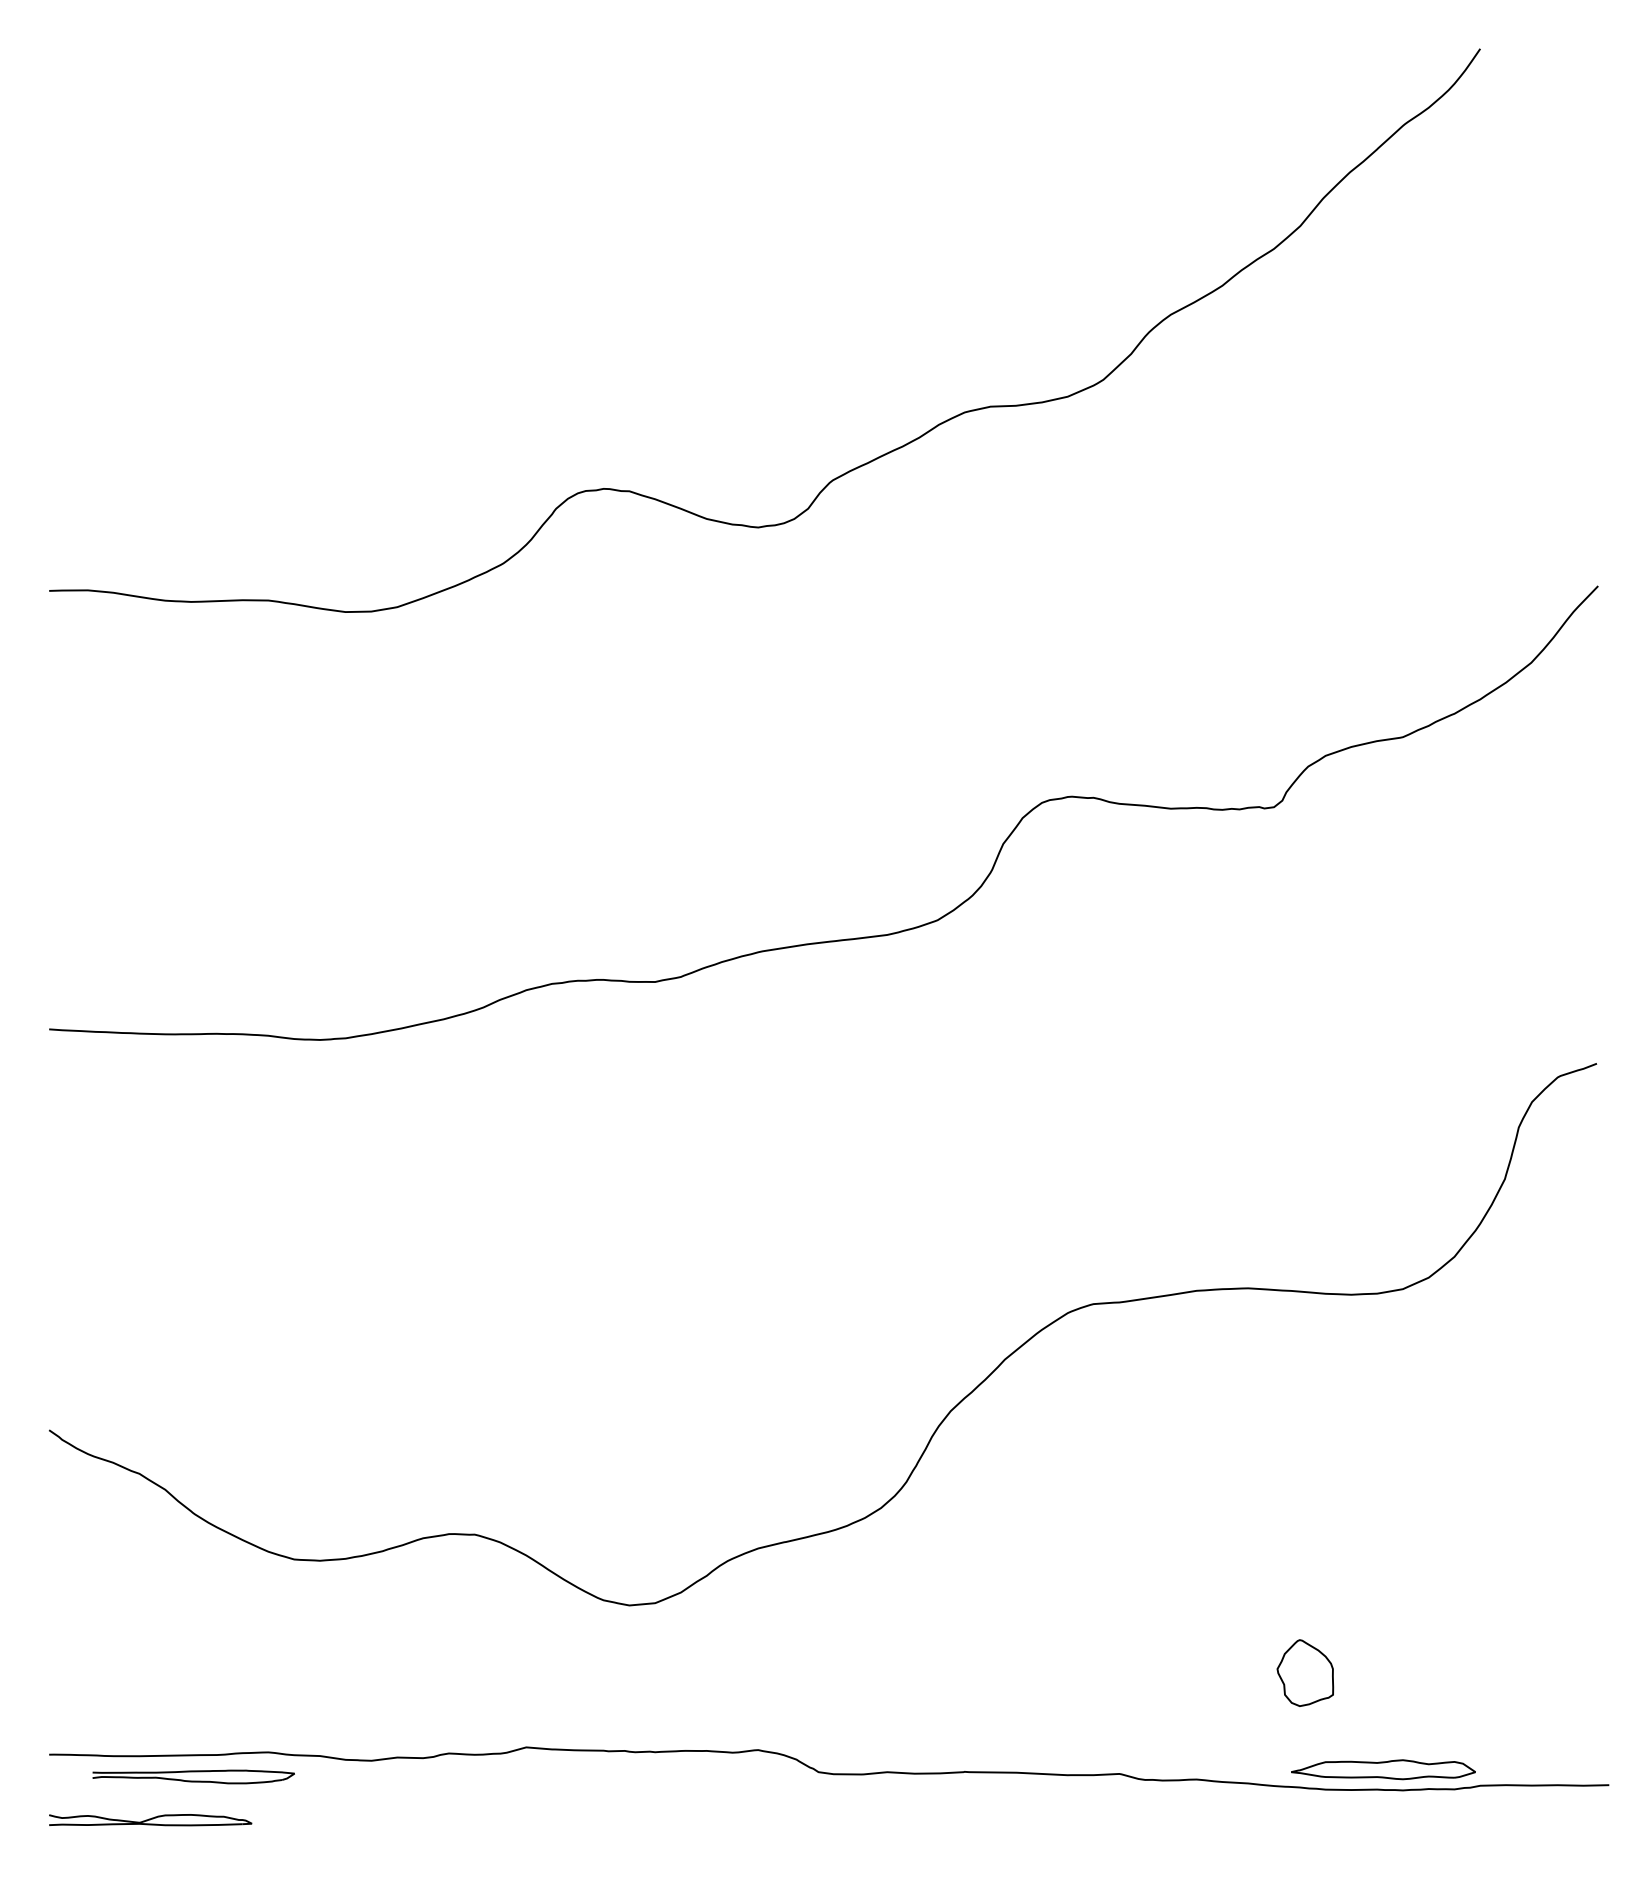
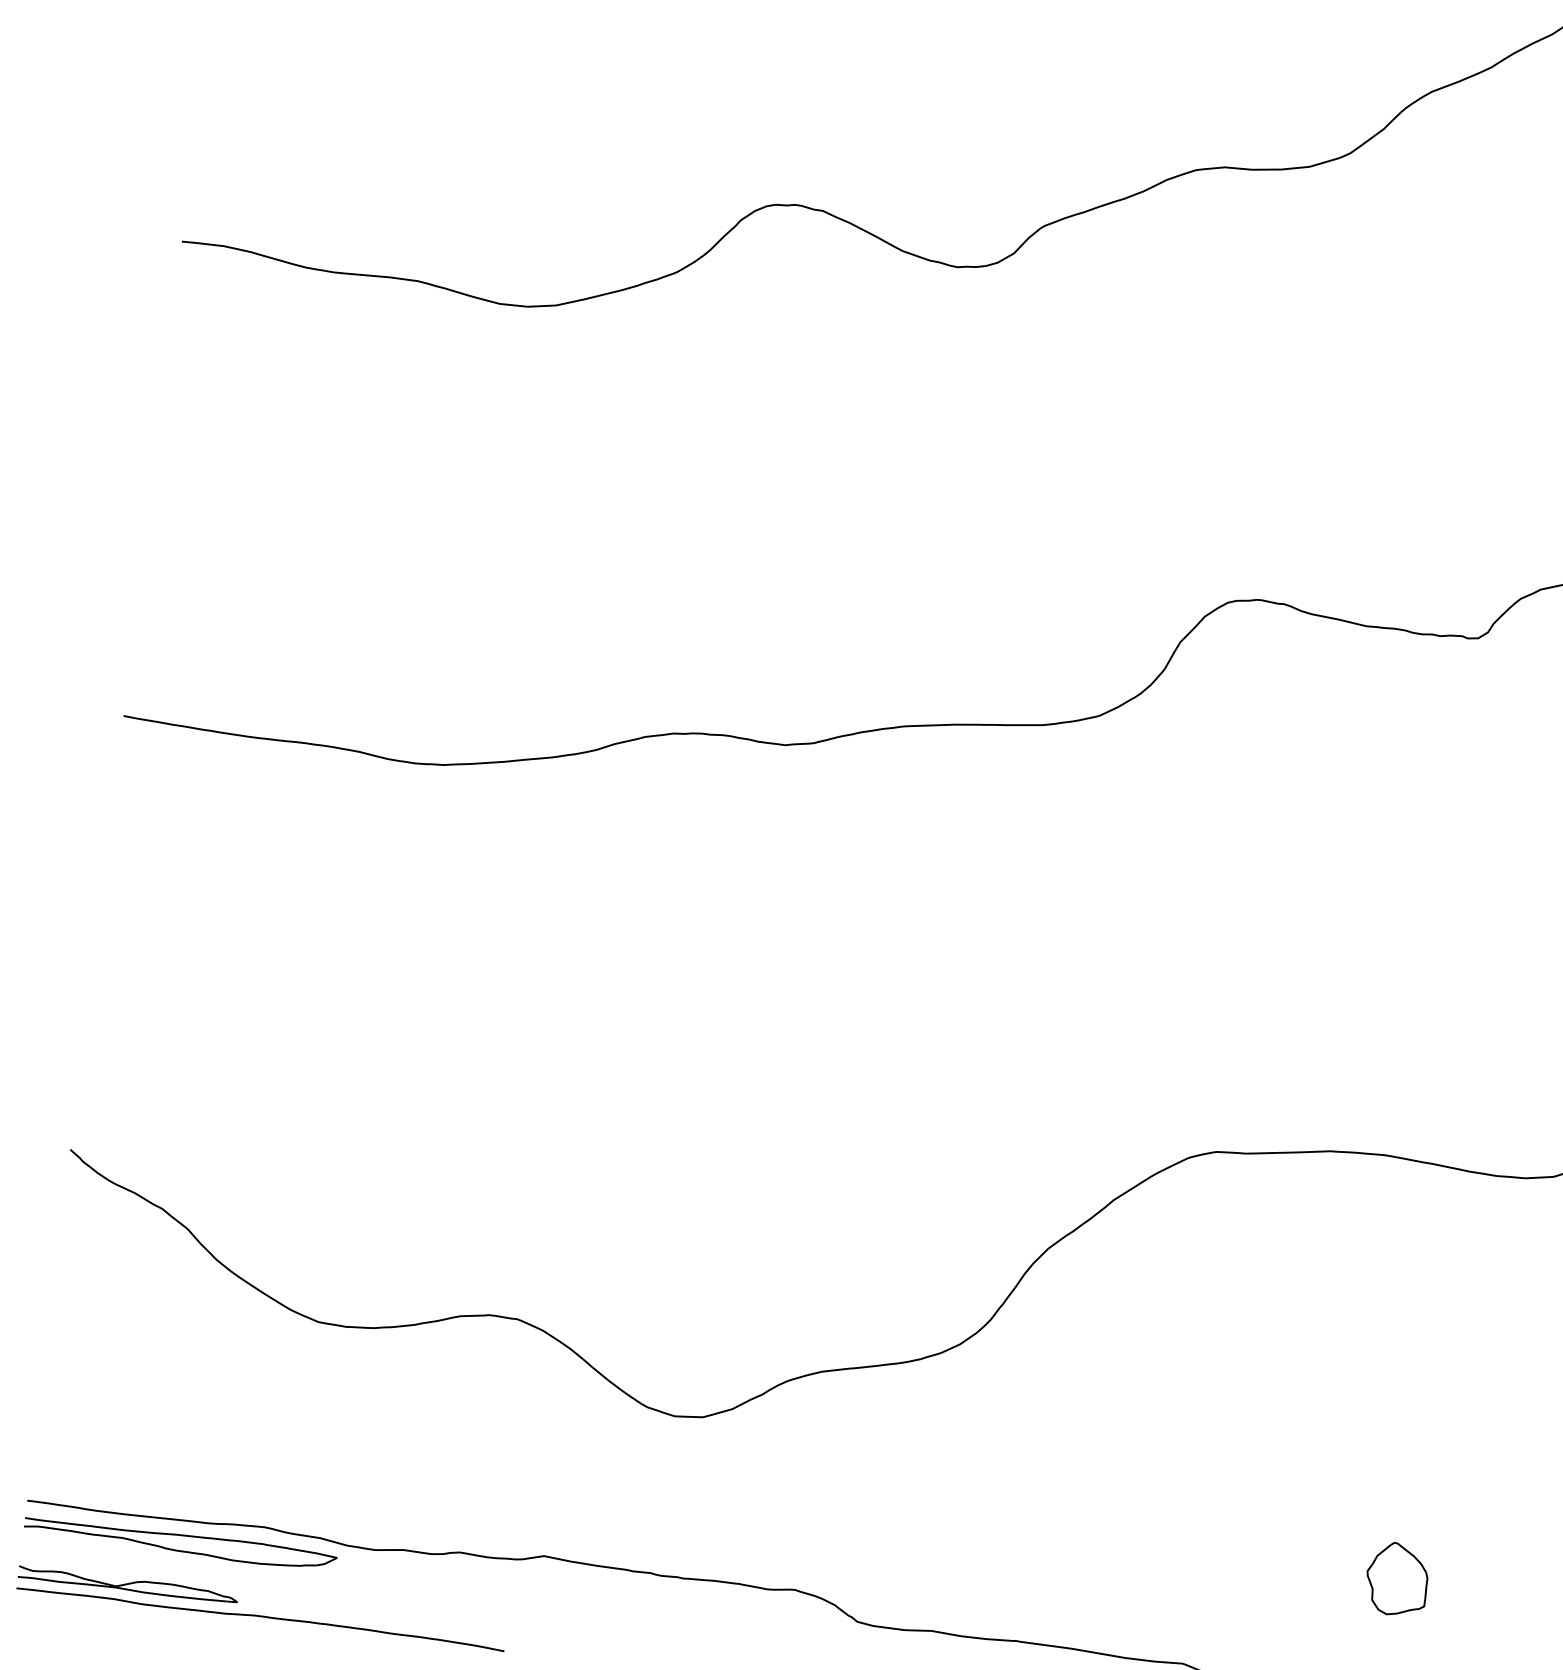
part: (193, 1776) -> (180, 1543), size x1.43
curve: (274, 1834) -> (260, 1616), added

